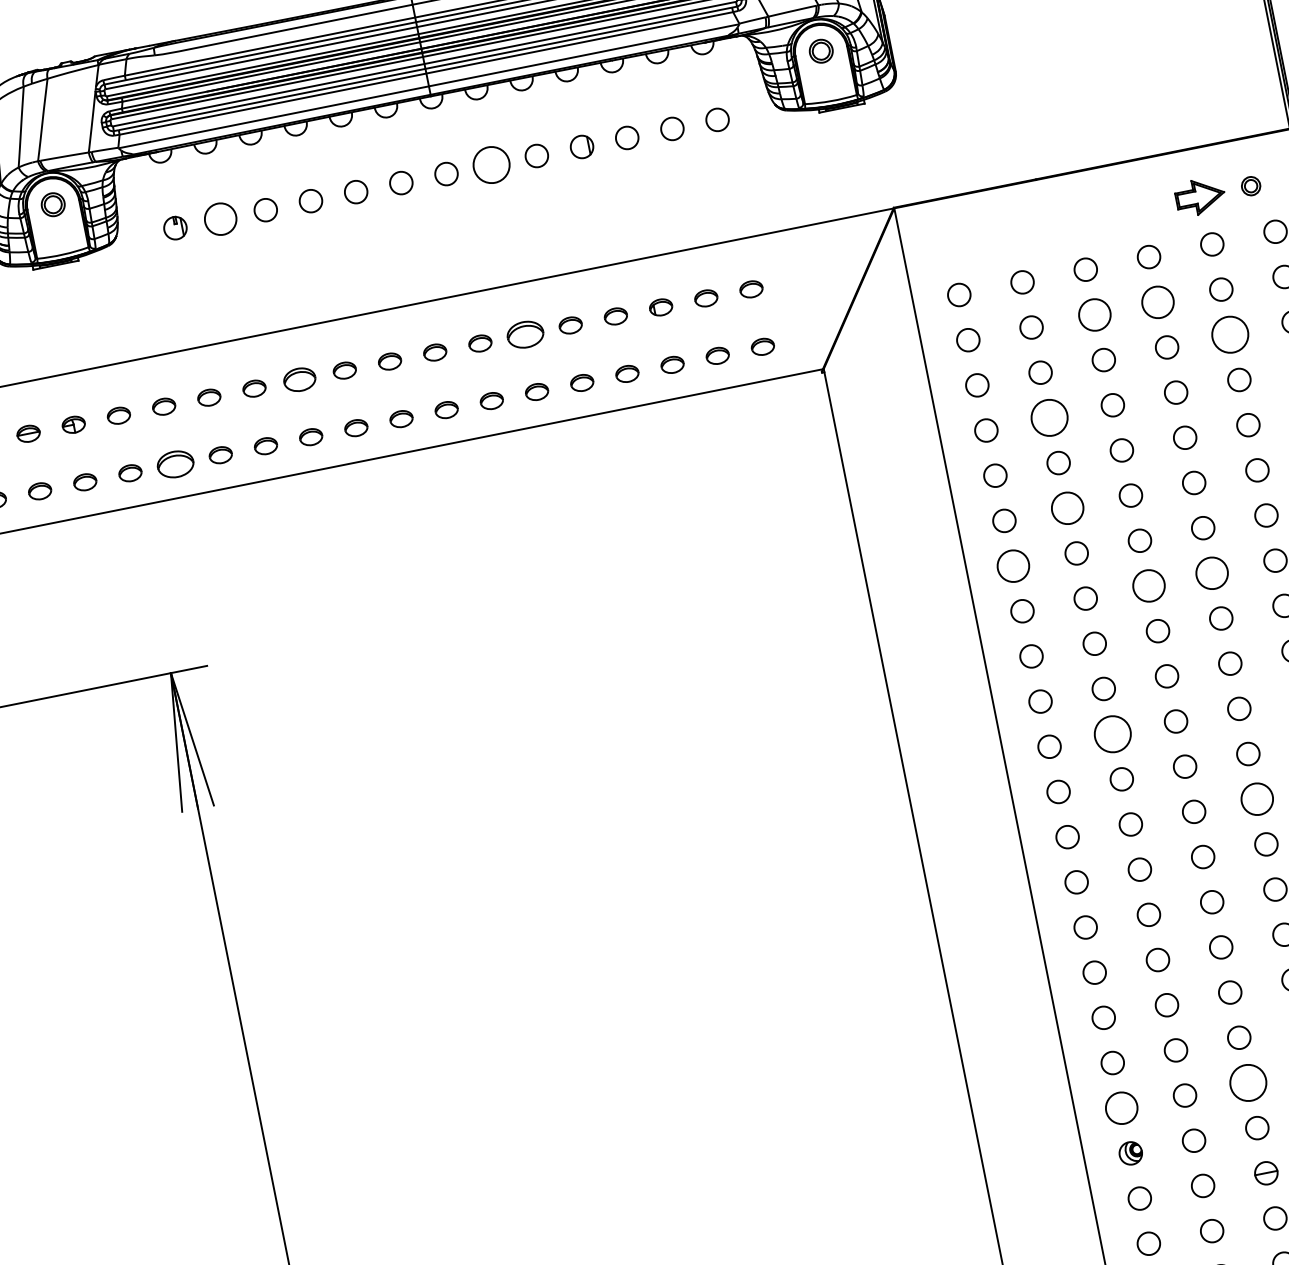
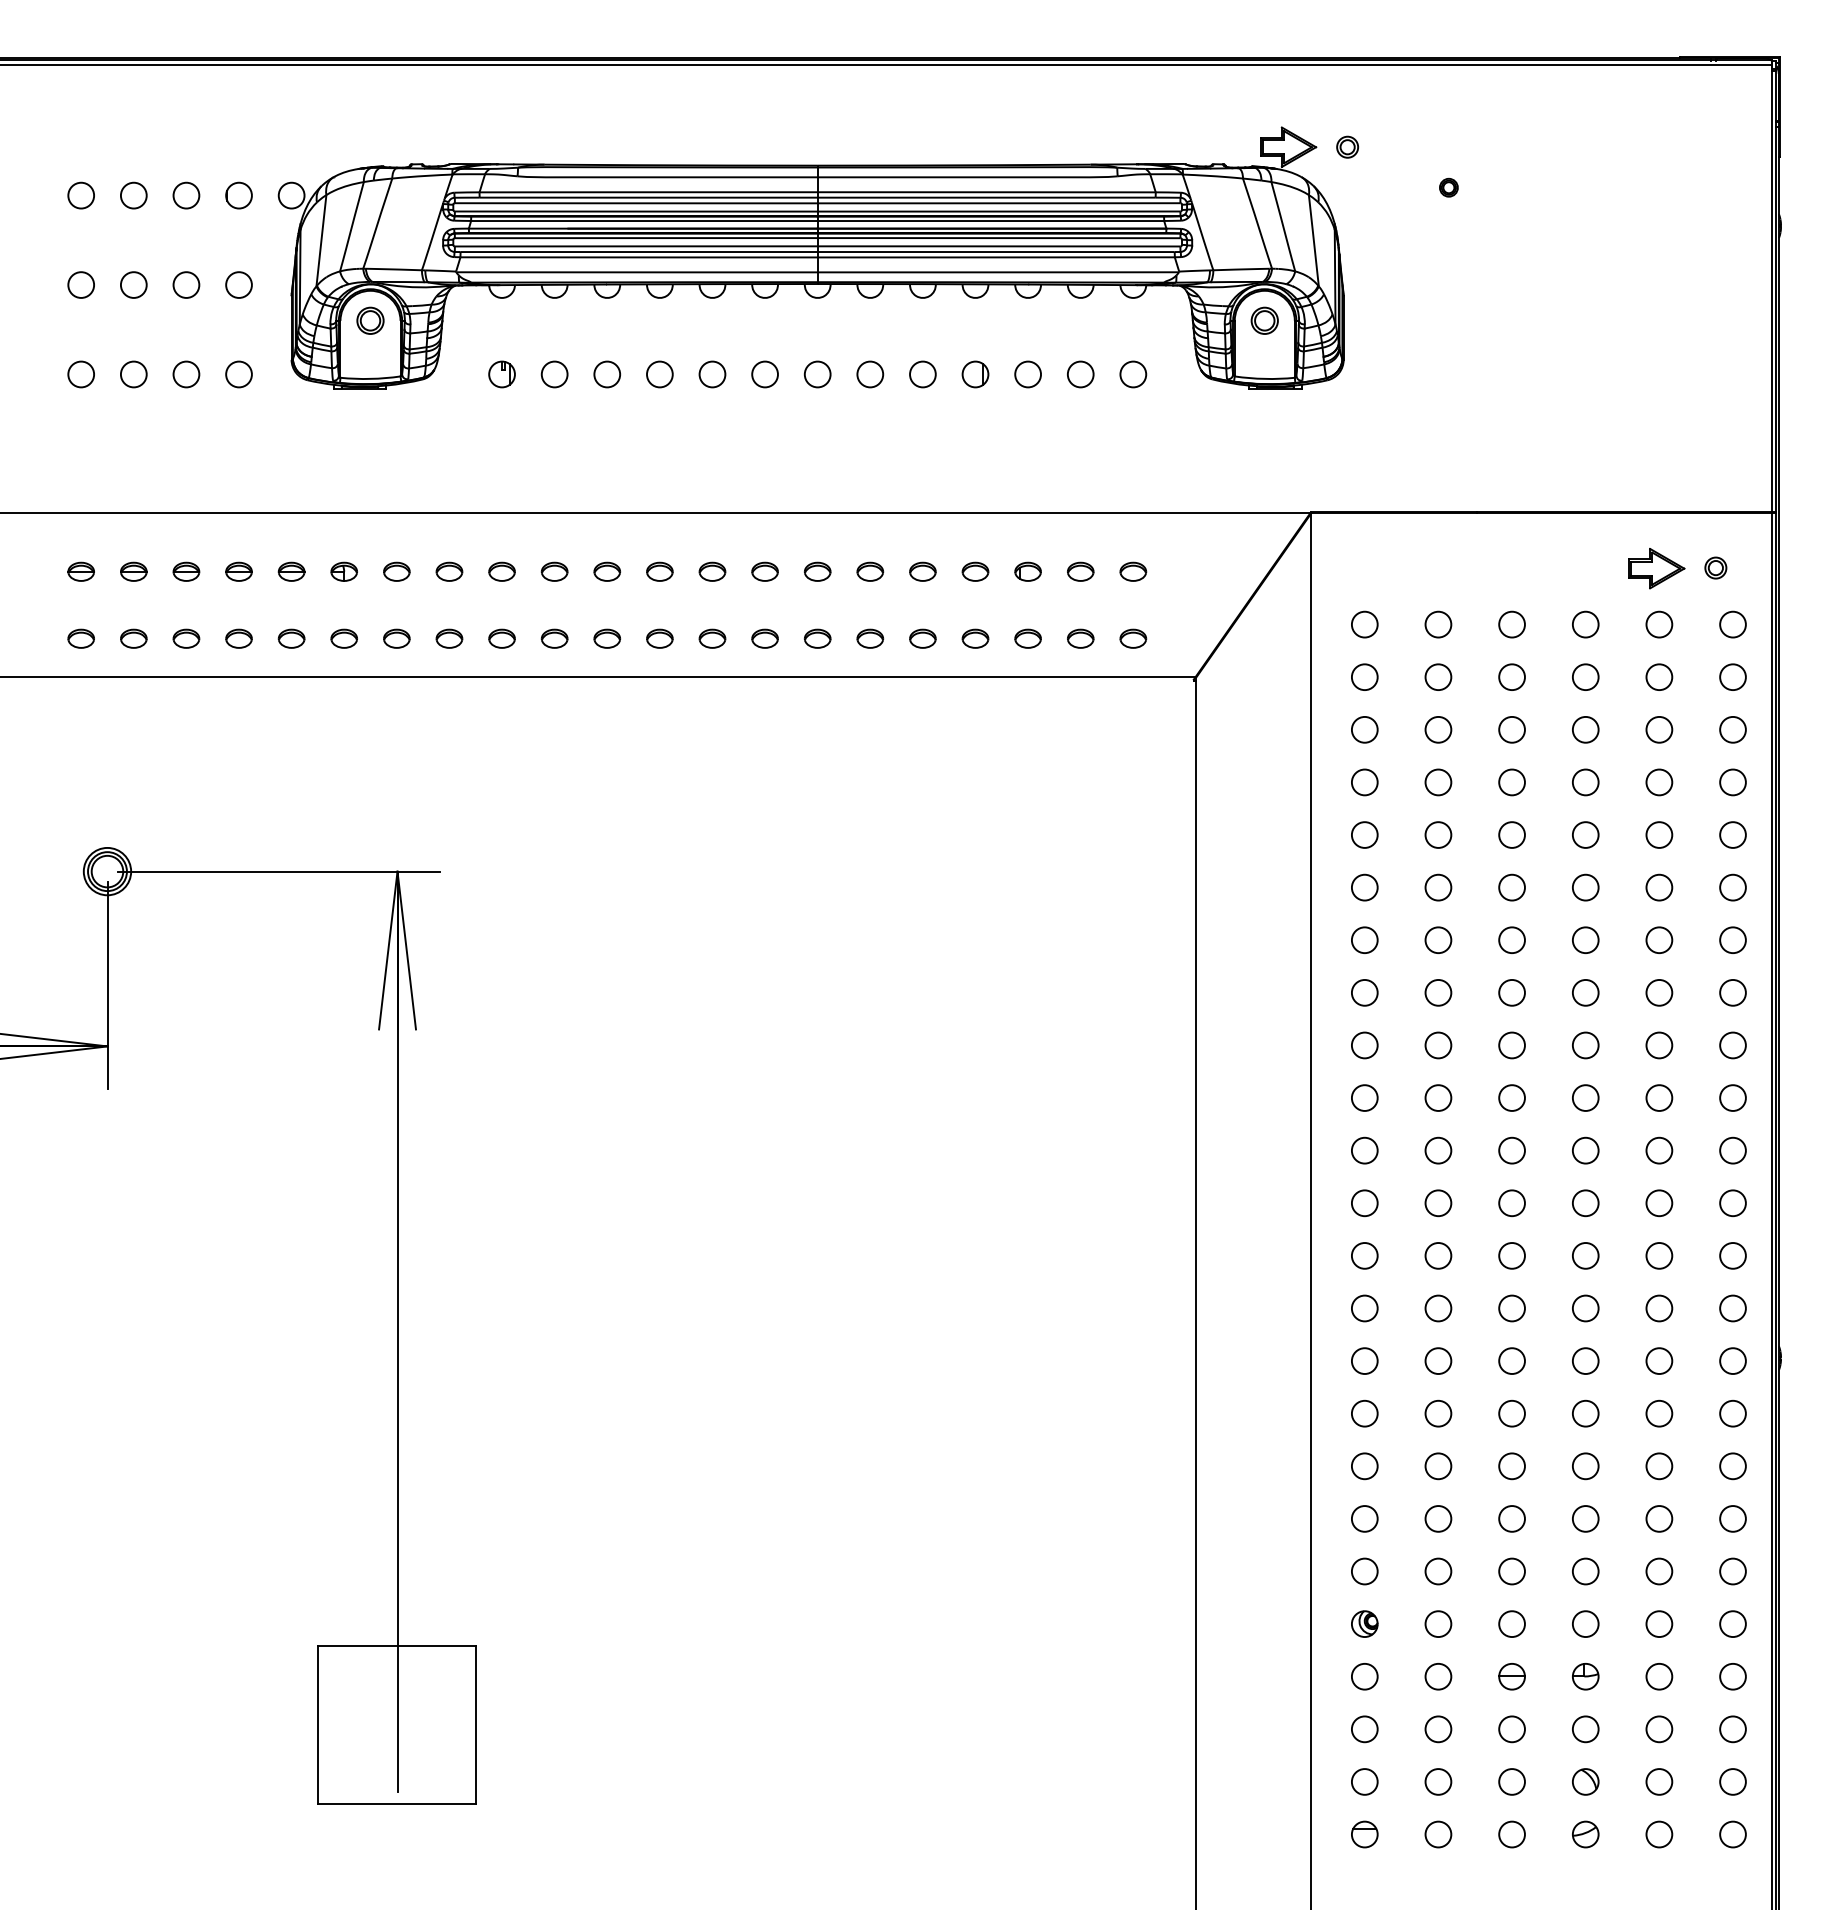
circle: (491, 165) -> (870, 374), size x0.62
circle: (220, 219) -> (554, 374), size x0.71
circle: (1157, 301) -> (1585, 676), size x0.71
circle: (1094, 314) -> (1511, 676), size x0.71
part: (525, 334) -> (870, 571), size x0.62
circle: (1230, 334) -> (1659, 729), size x0.62
part: (298, 379) -> (606, 571), size x0.71
circle: (1049, 417) -> (1438, 782), size x0.62
part: (175, 463) -> (449, 638), size x0.62
circle: (1067, 508) -> (1438, 887), size x0.71
circle: (1013, 565) -> (1364, 939), size x0.71
circle: (1211, 573) -> (1585, 992), size x0.71
circle: (1148, 585) -> (1511, 992), size x0.71
circle: (1112, 733) -> (1438, 1150), size x0.62
circle: (1257, 798) -> (1585, 1255), size x0.71
circle: (1247, 1083) -> (1511, 1571), size x0.62
circle: (1121, 1108) -> (1364, 1571), size x0.71

